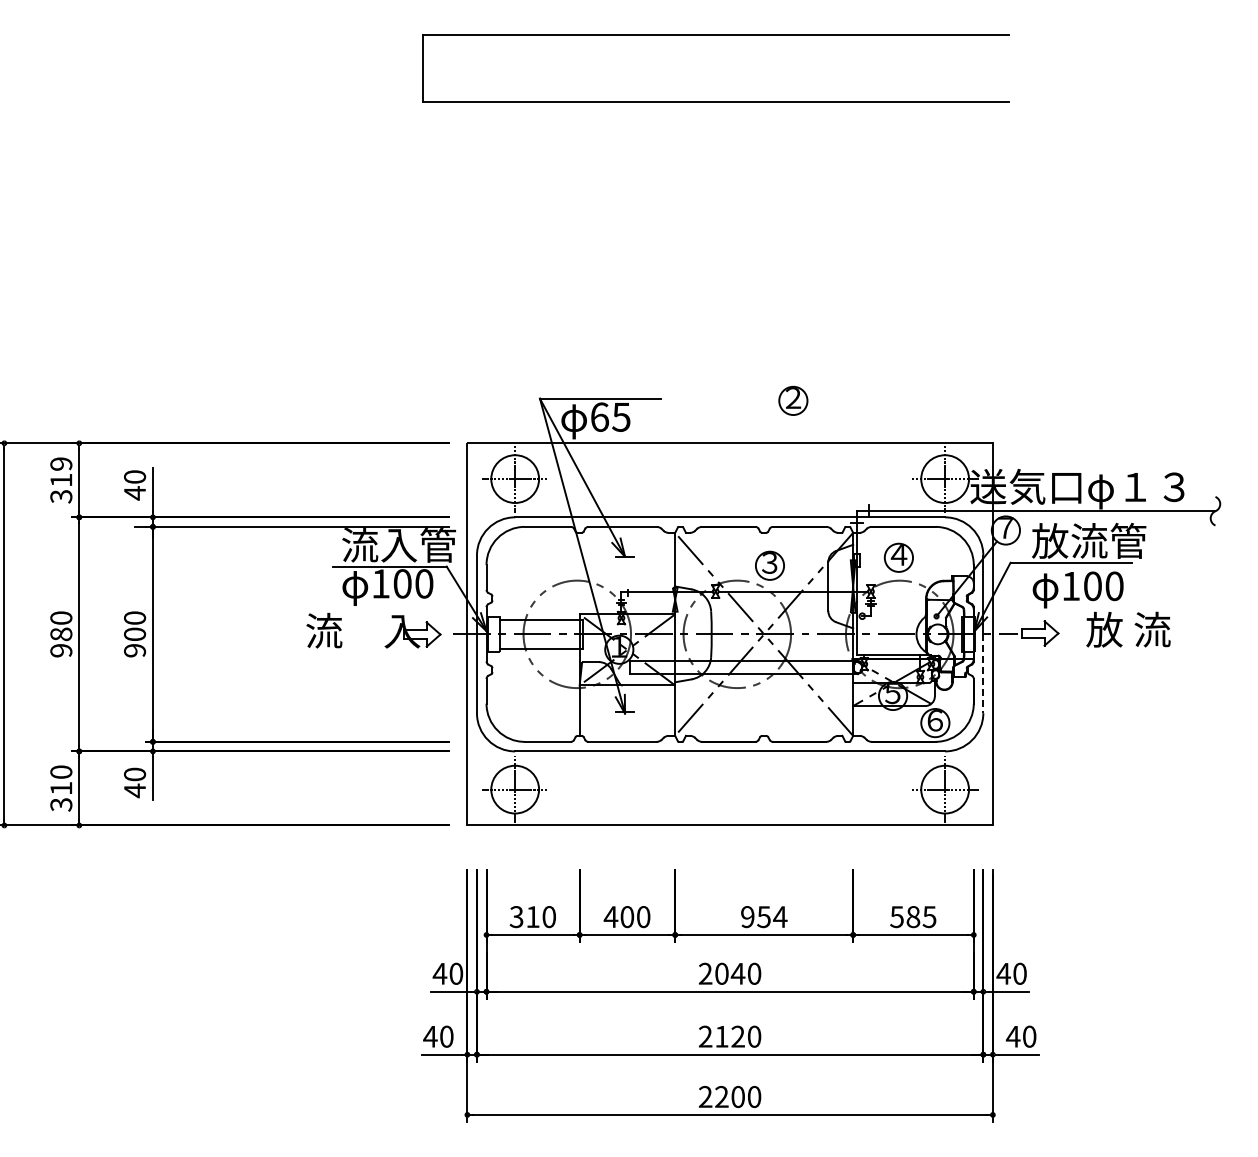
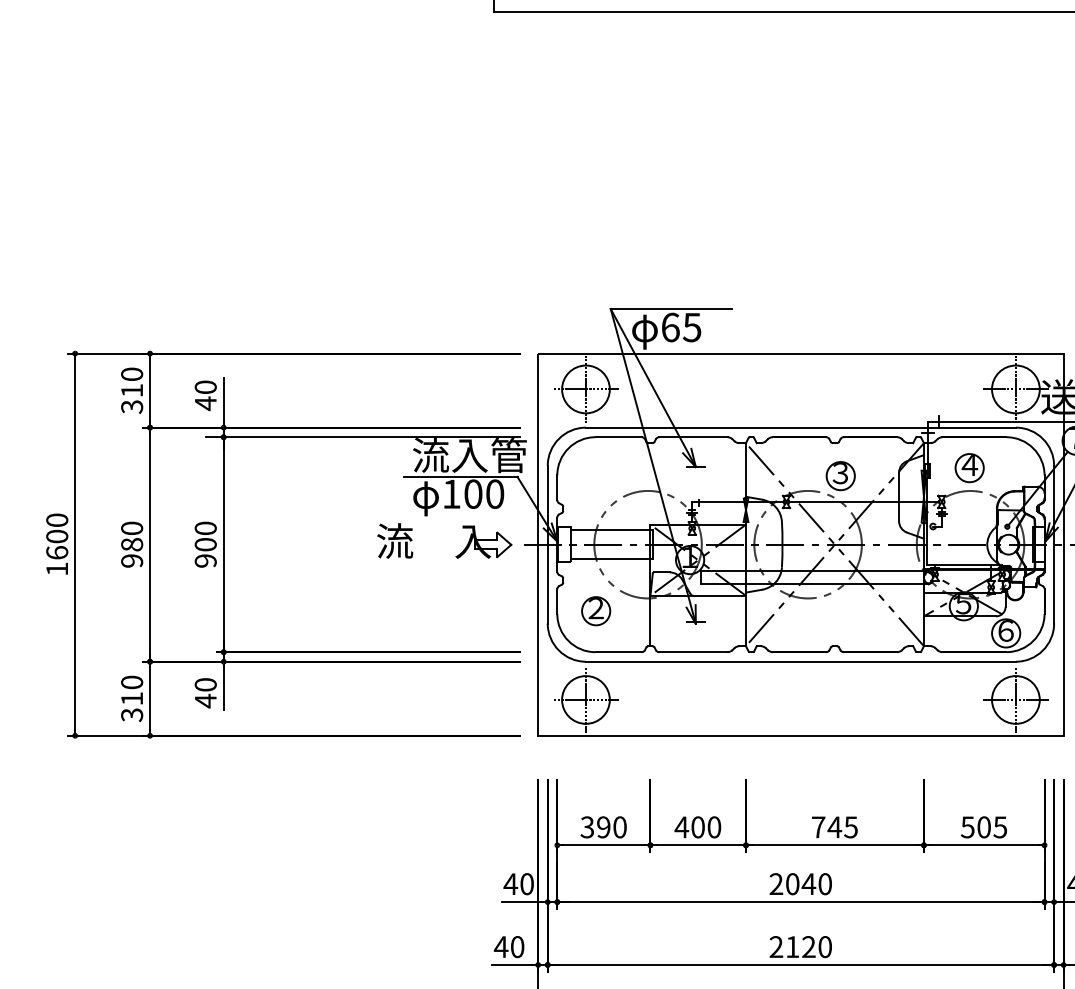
part: (793, 400) -> (596, 610), moved
text: (61, 463) -> (132, 373), 319 -> 310
line: (983, 674) -> (1054, 584), dashed -> solid
text: (913, 916) -> (984, 826), 585 -> 505
text: (532, 917) -> (603, 827), 310 -> 390
text: (764, 917) -> (835, 827), 954 -> 745

